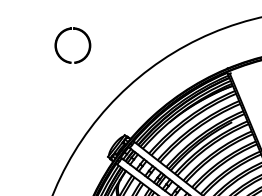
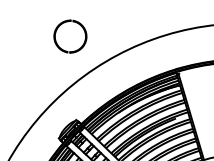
part: (58, 39) -> (57, 29), moved

